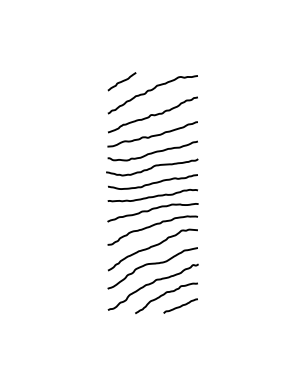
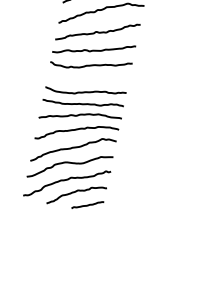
curve: (152, 167) -> (88, 78), removed

